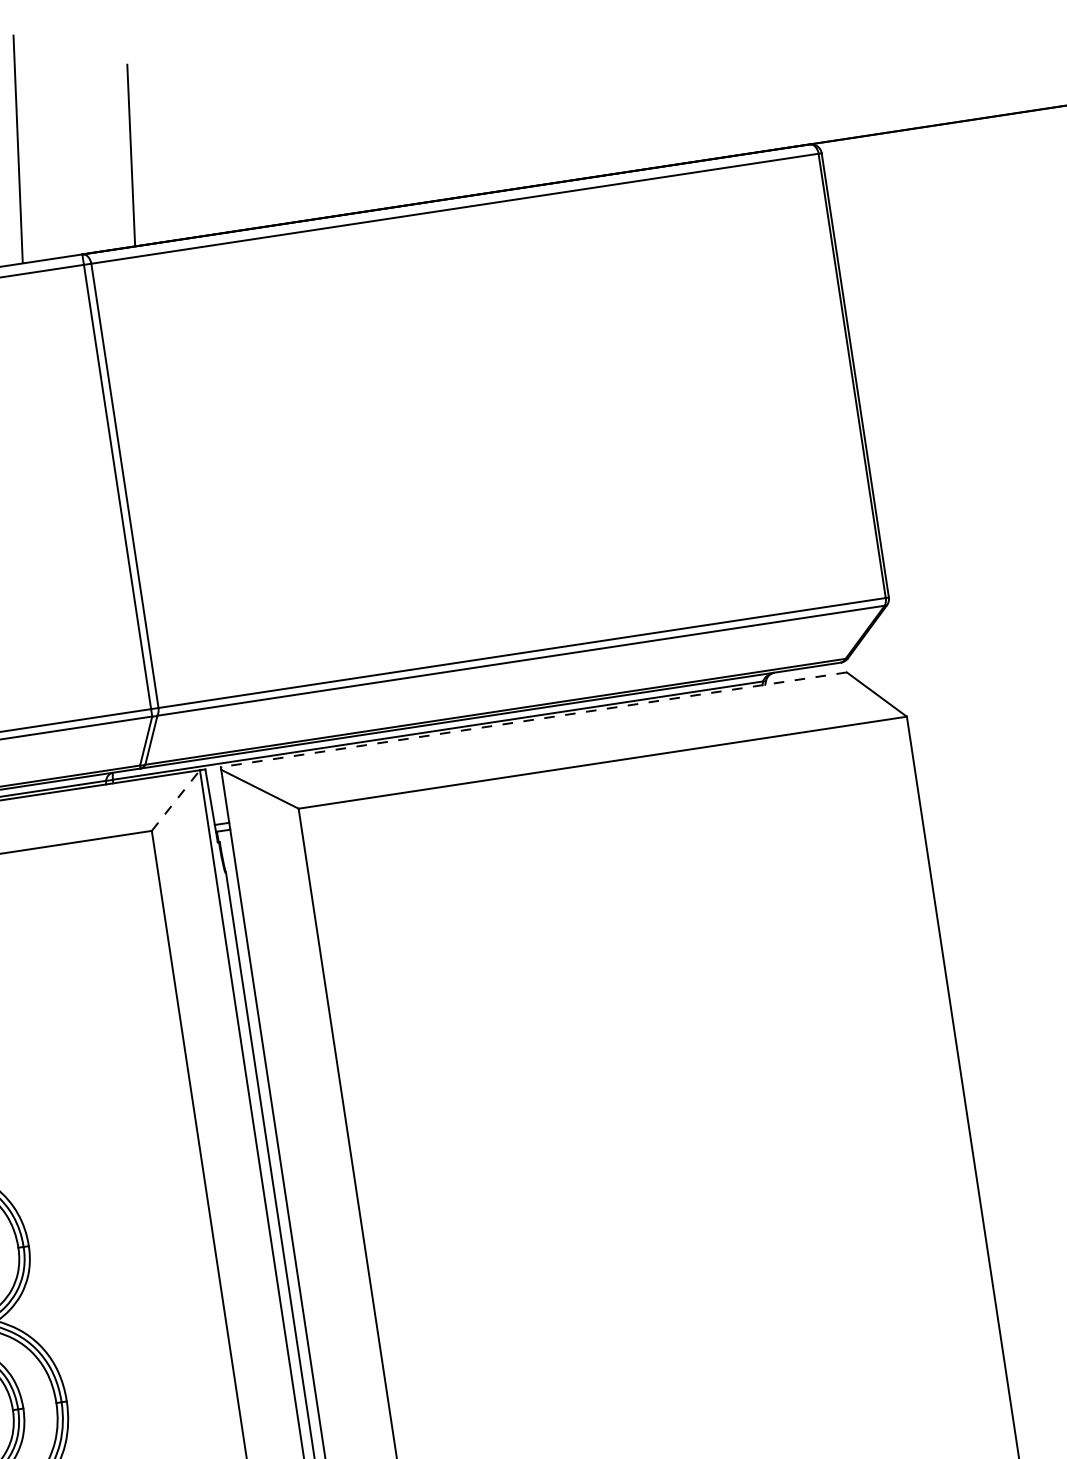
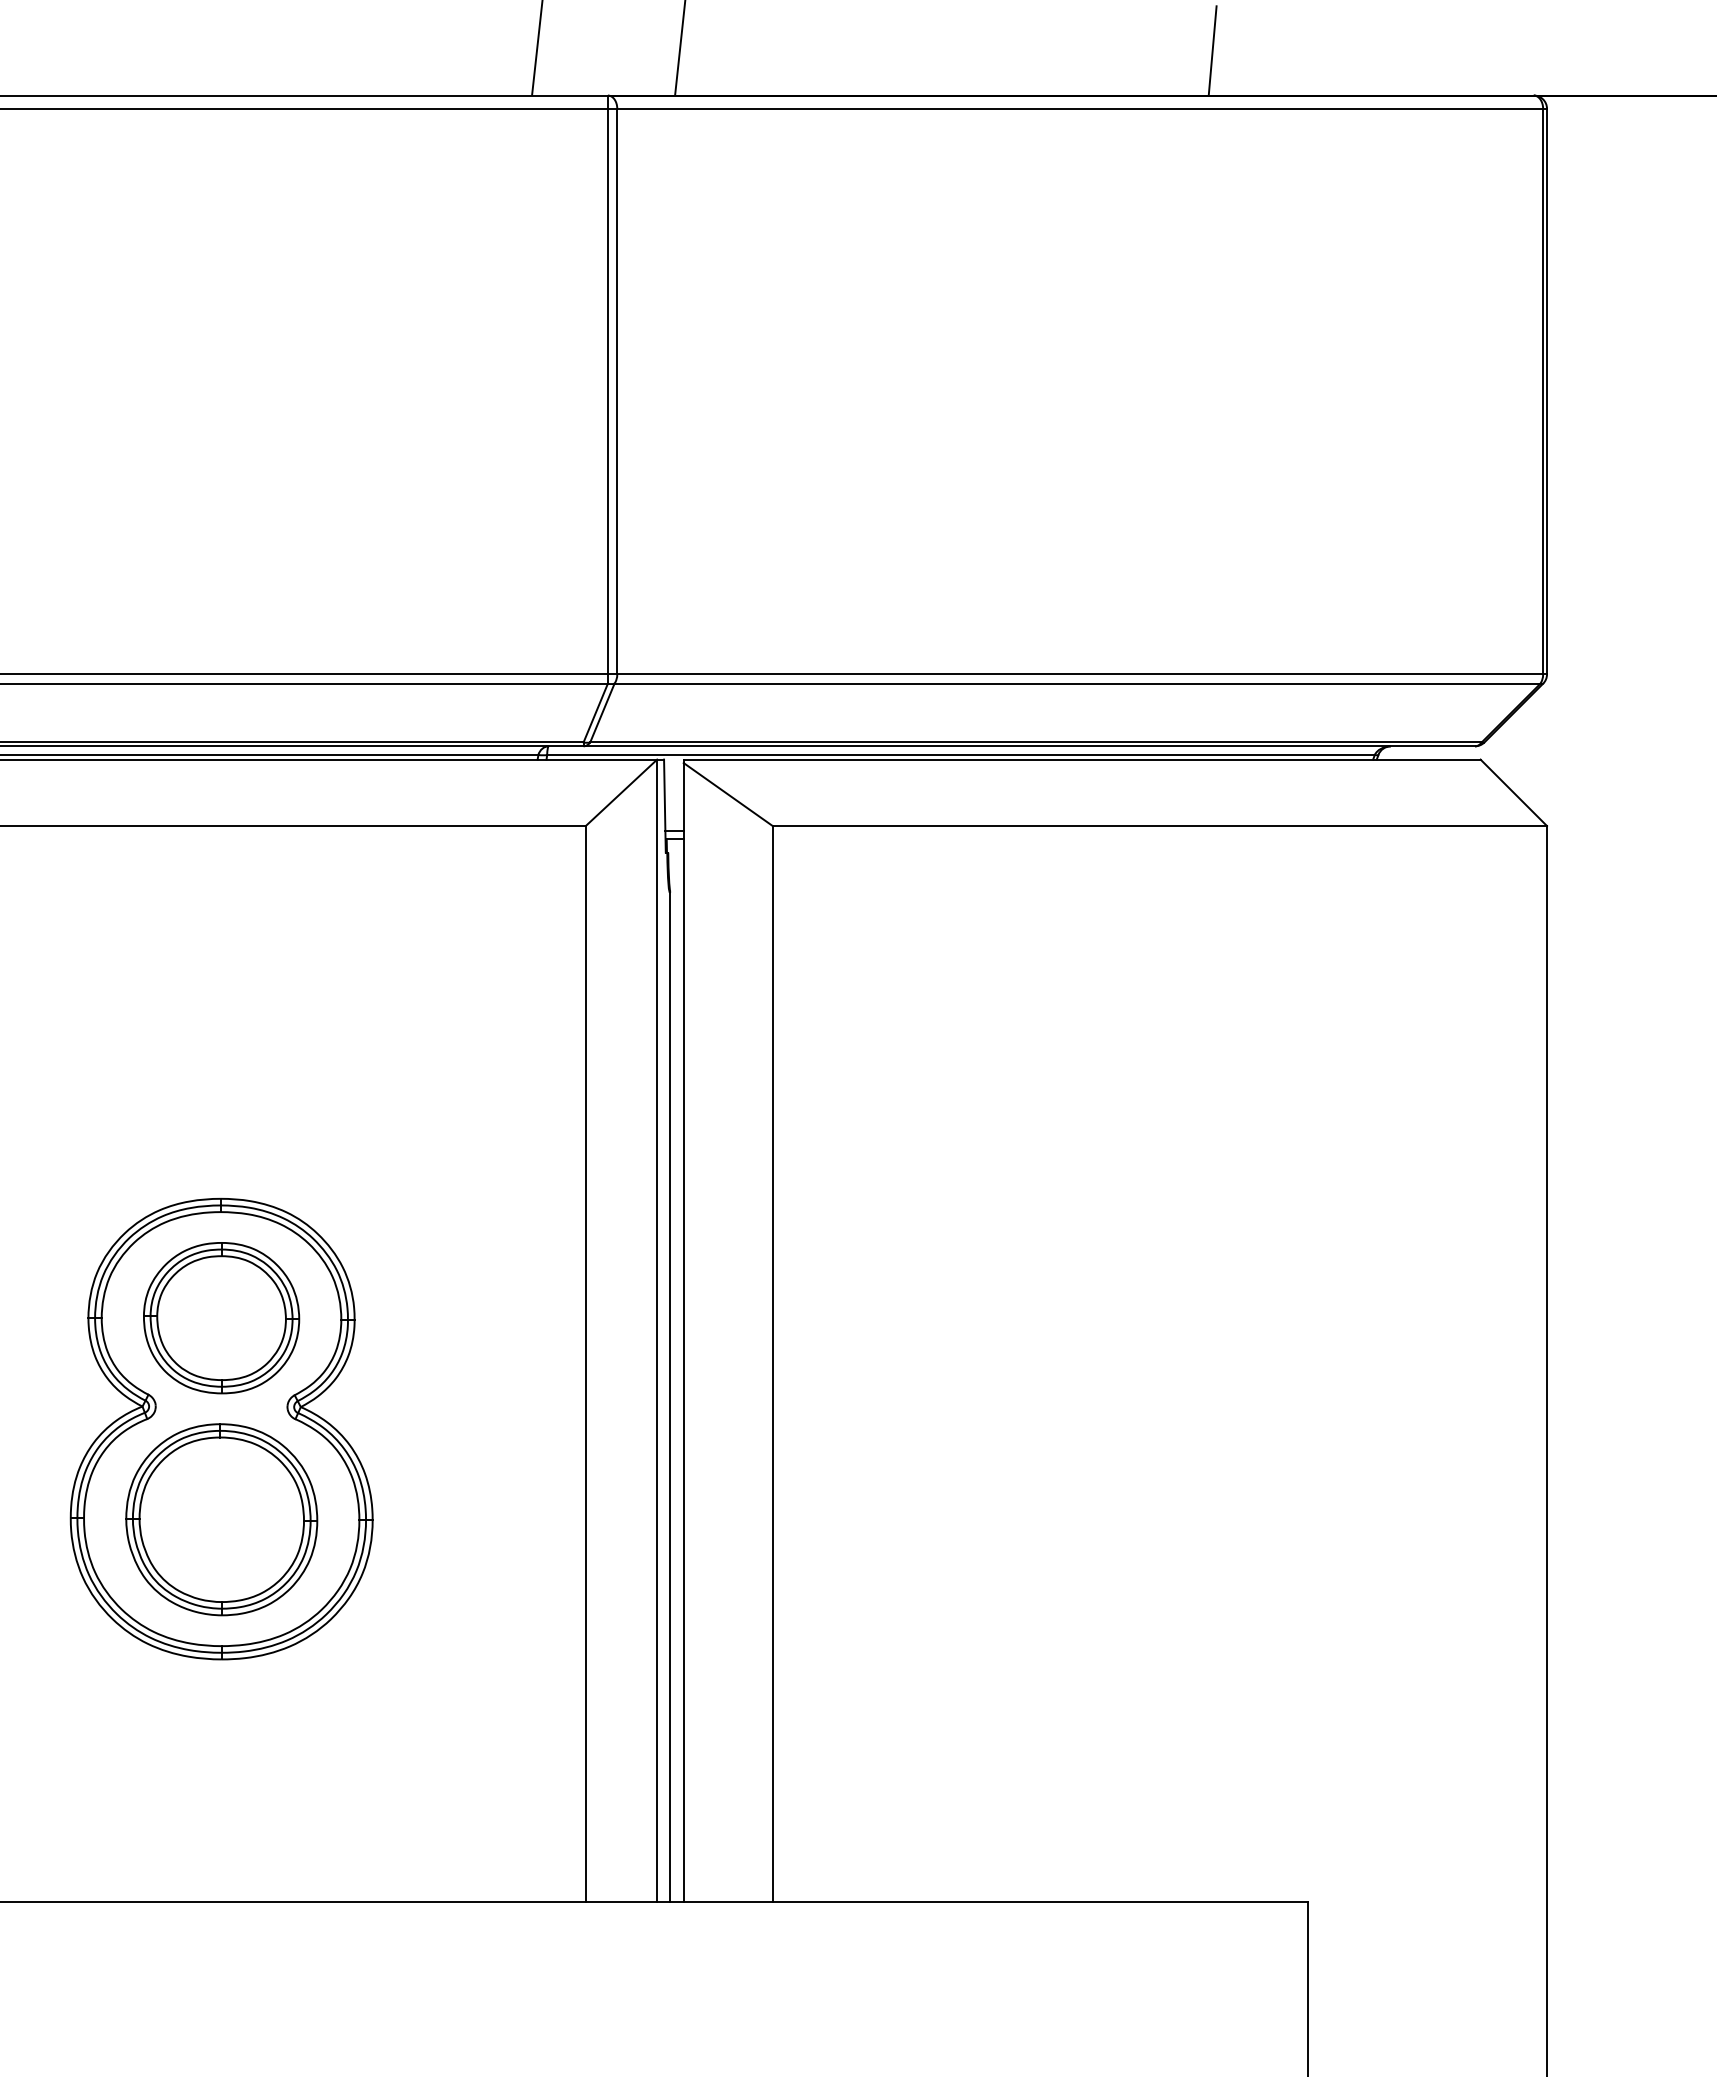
line: (551, 147) -> (1212, 50), added
line: (533, 719) -> (1081, 759), dashed -> solid
line: (175, 800) -> (621, 792), dashed -> solid

